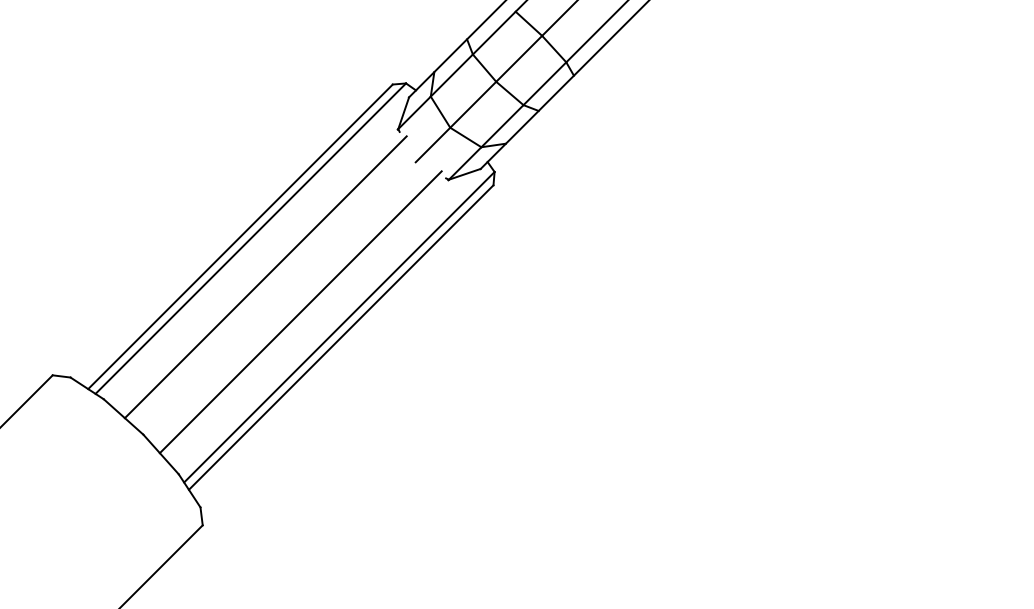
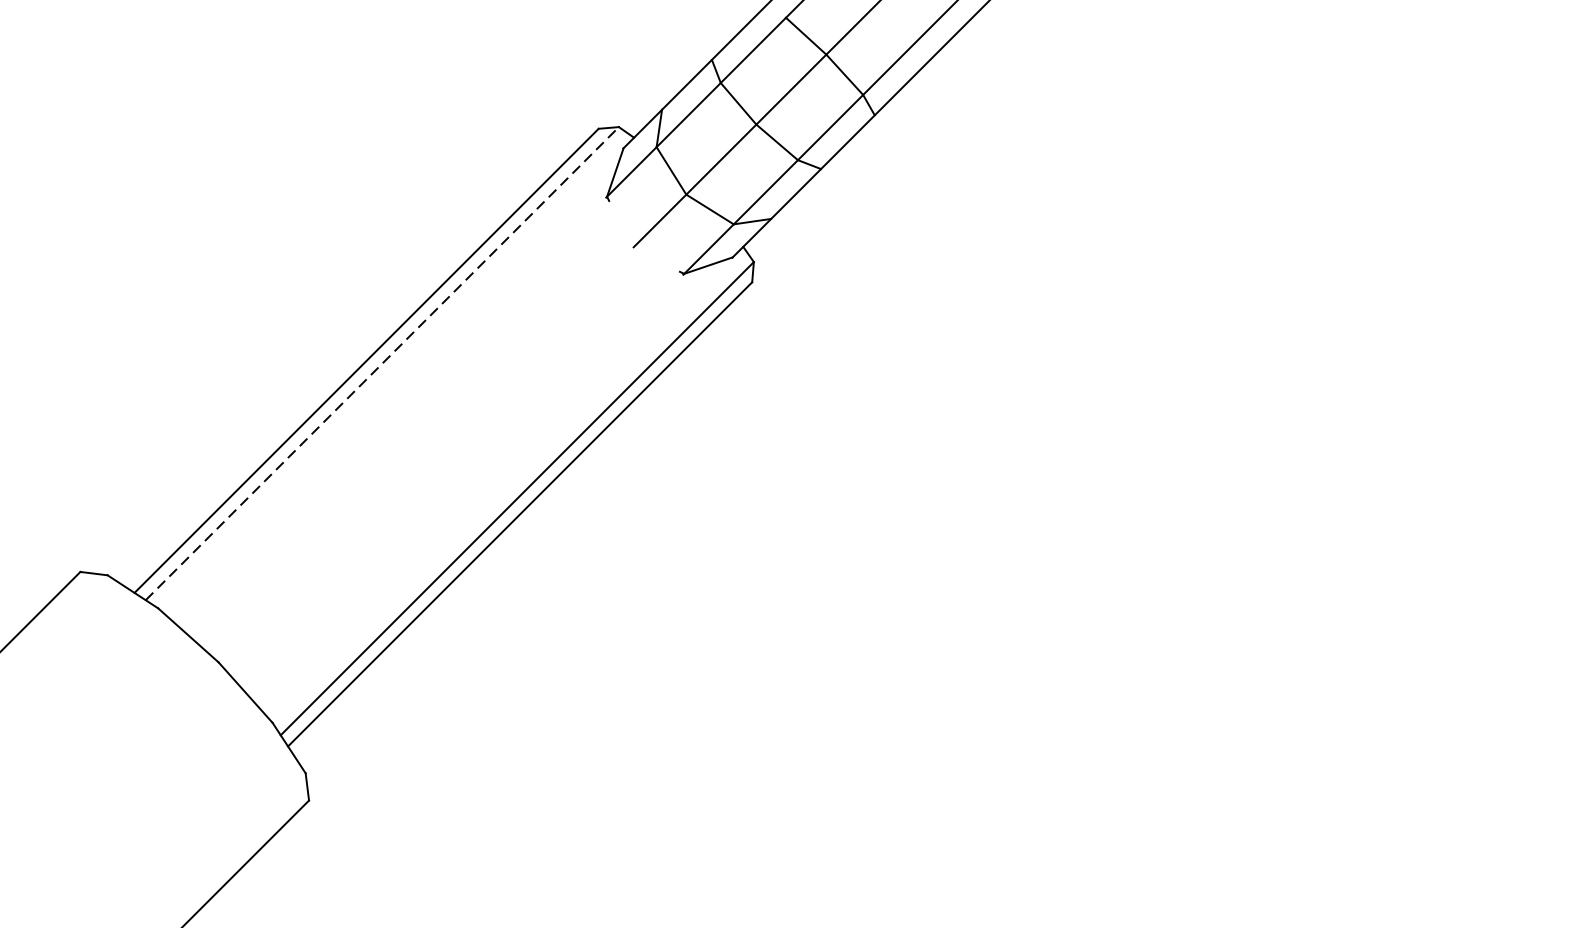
line: (250, 238) -> (381, 363), solid -> dashed
line: (265, 277) -> (404, 422), removed
line: (300, 312) -> (458, 476), removed

